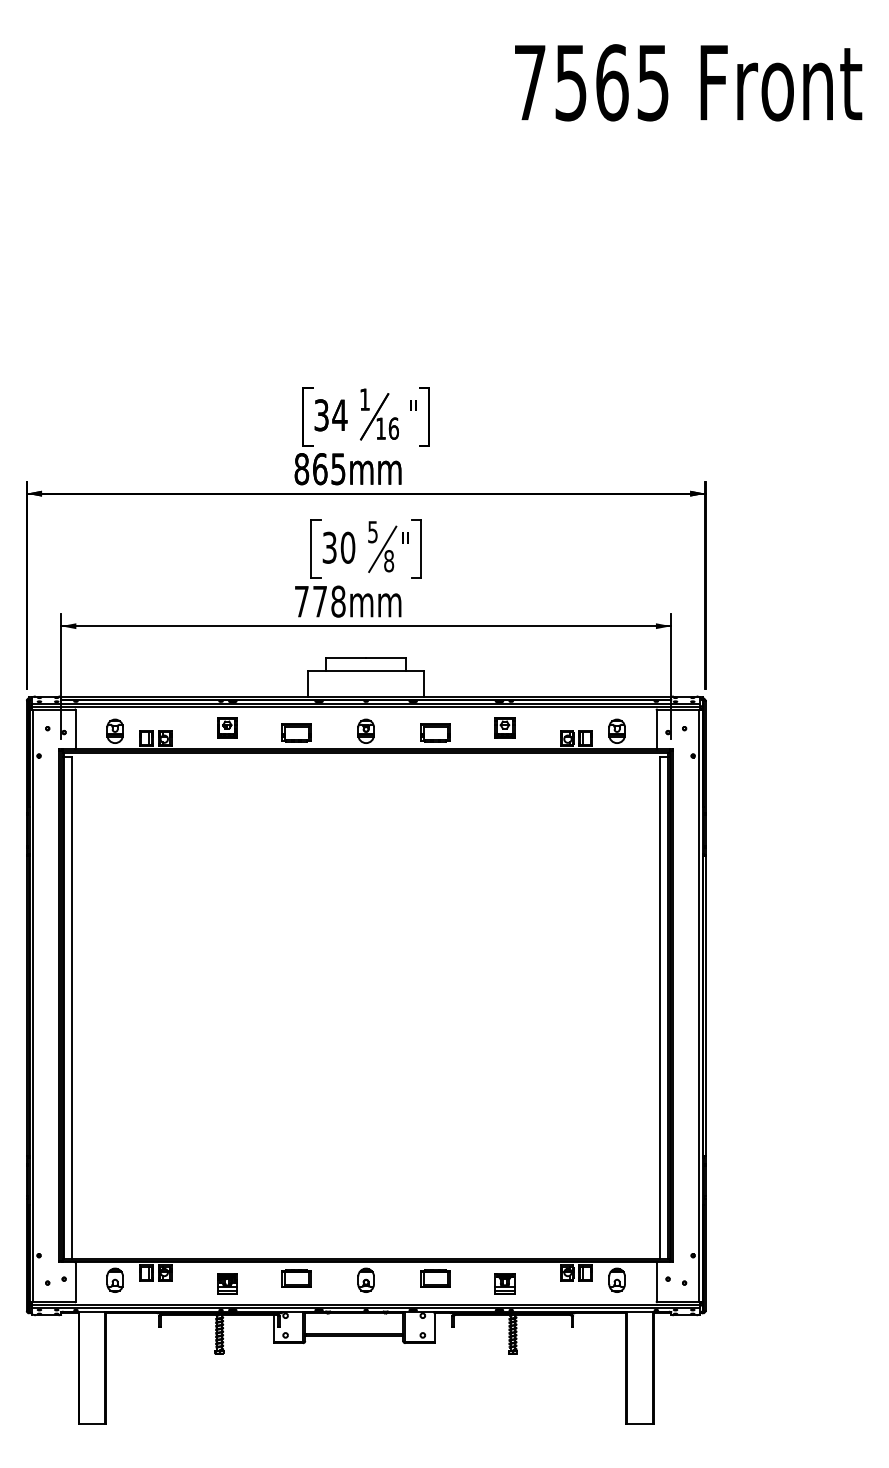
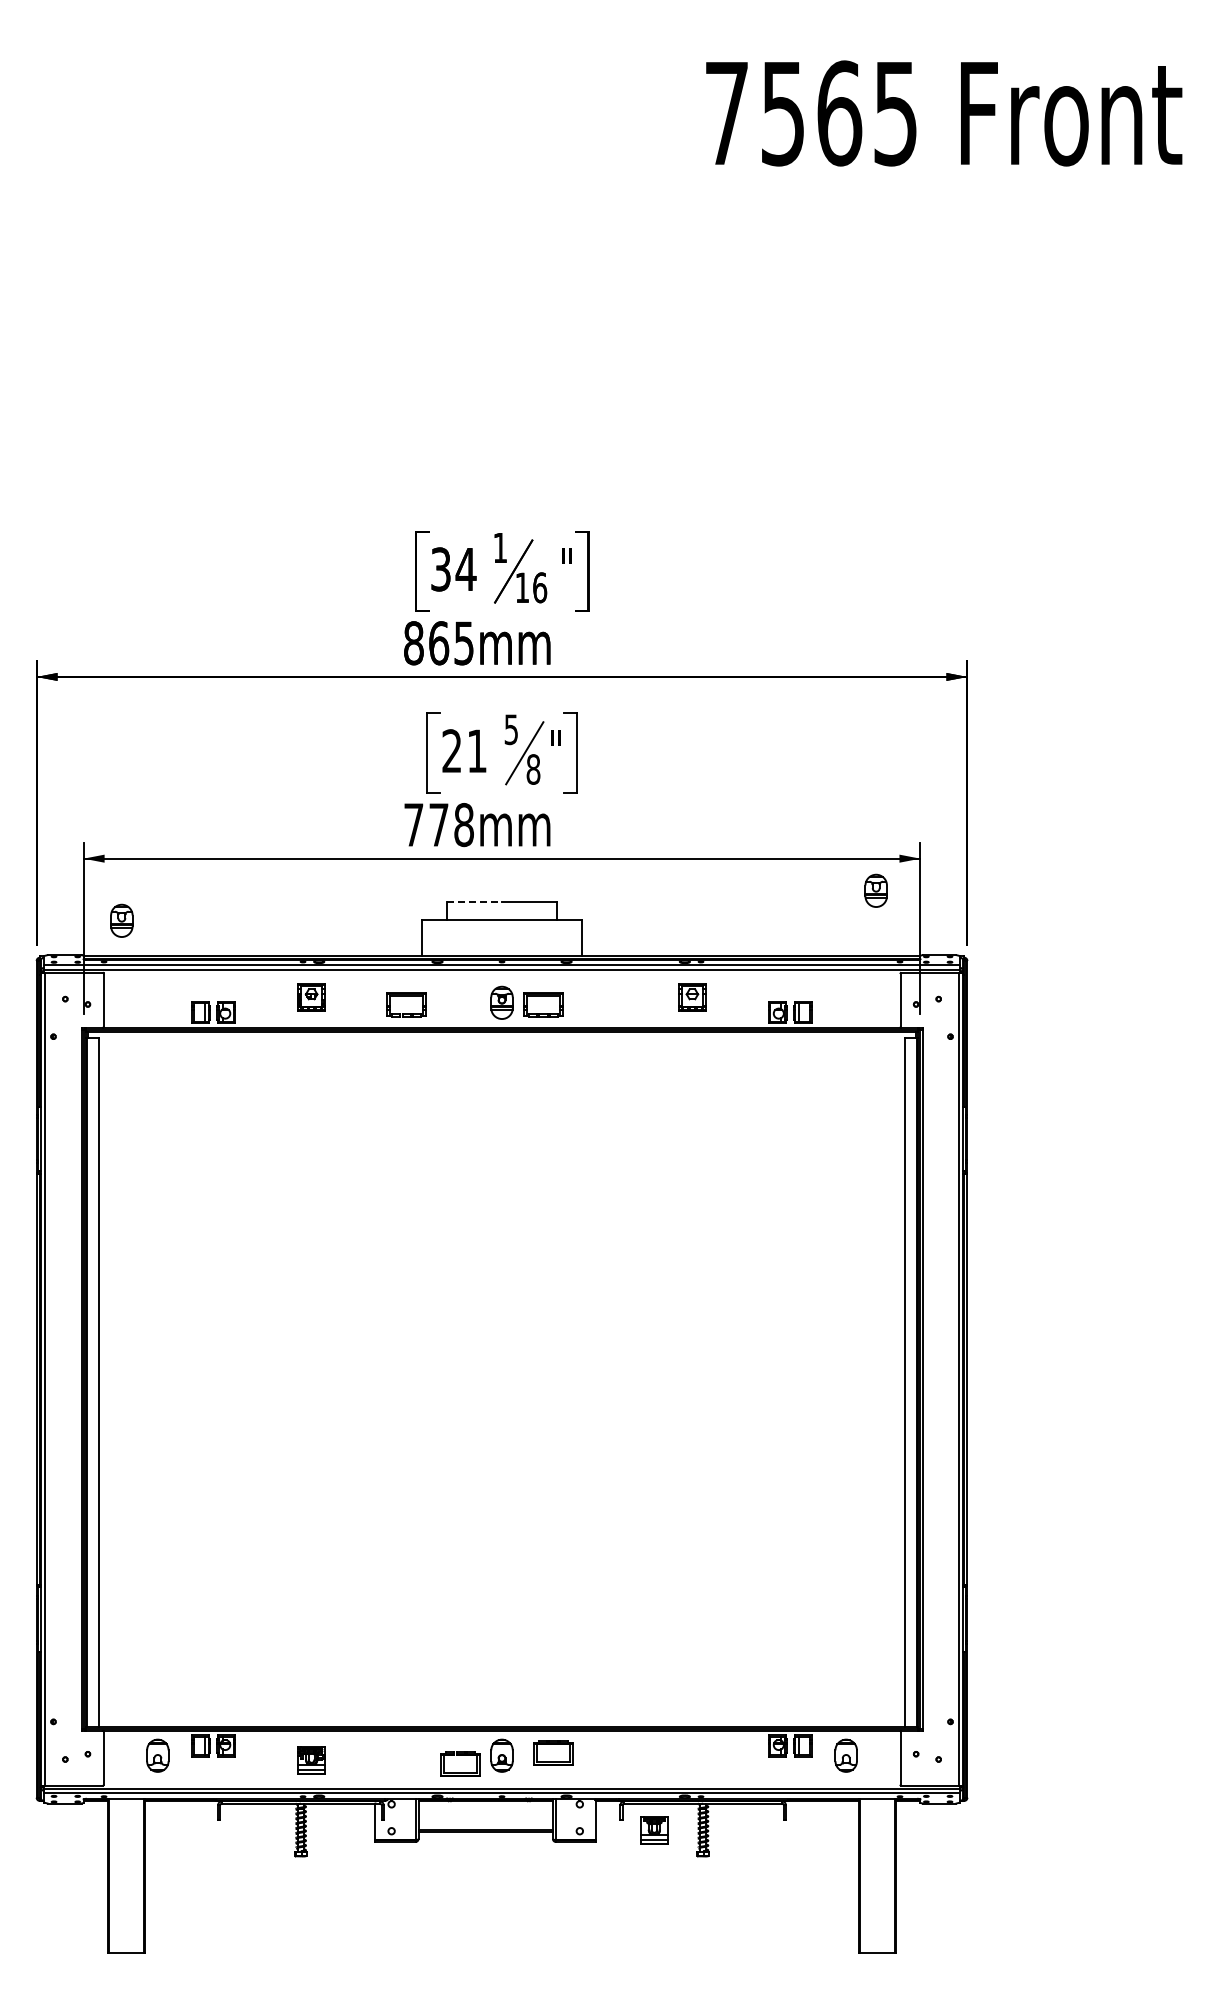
text: (338, 548) -> (464, 751), 30 -> 21
line: (346, 657) -> (475, 901), solid -> dashed
part: (114, 731) -> (121, 920), moved
part: (616, 731) -> (875, 890), moved
part: (435, 732) -> (543, 1004), moved
part: (296, 1272) -> (460, 1755), moved
part: (435, 1277) -> (553, 1752), moved
part: (505, 1283) -> (654, 1830), moved

